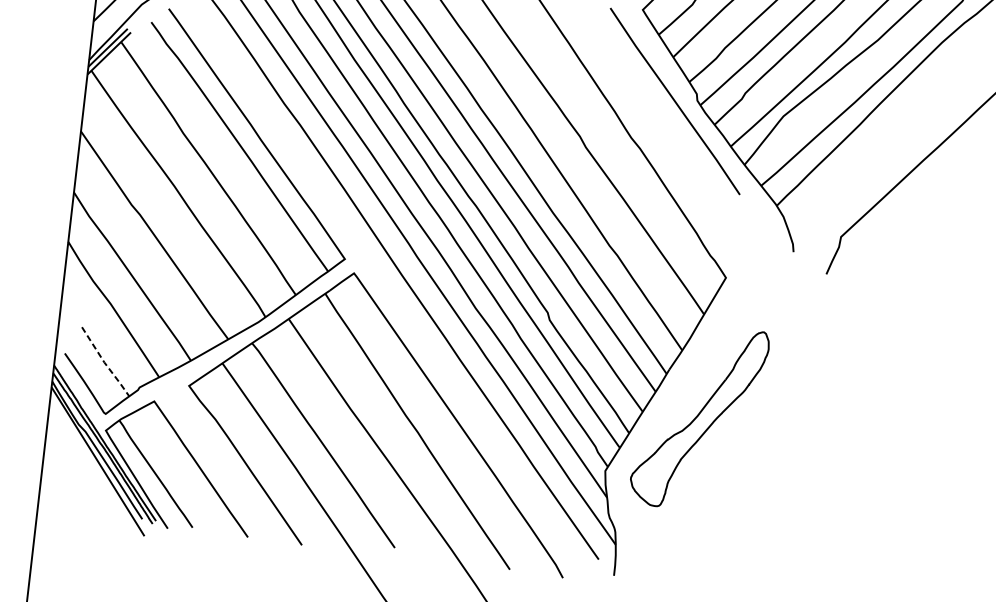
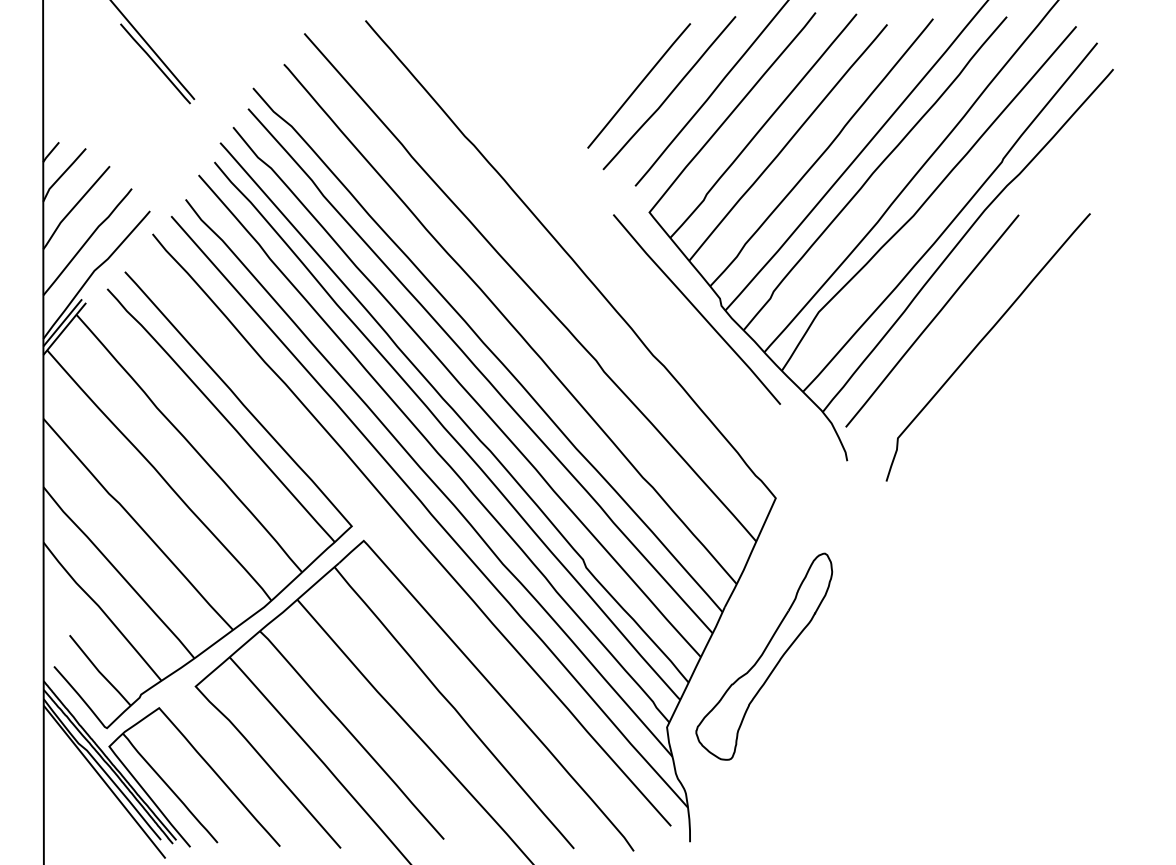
line: (884, 135) -> (932, 320), added
line: (104, 363) -> (99, 672), dashed -> solid

